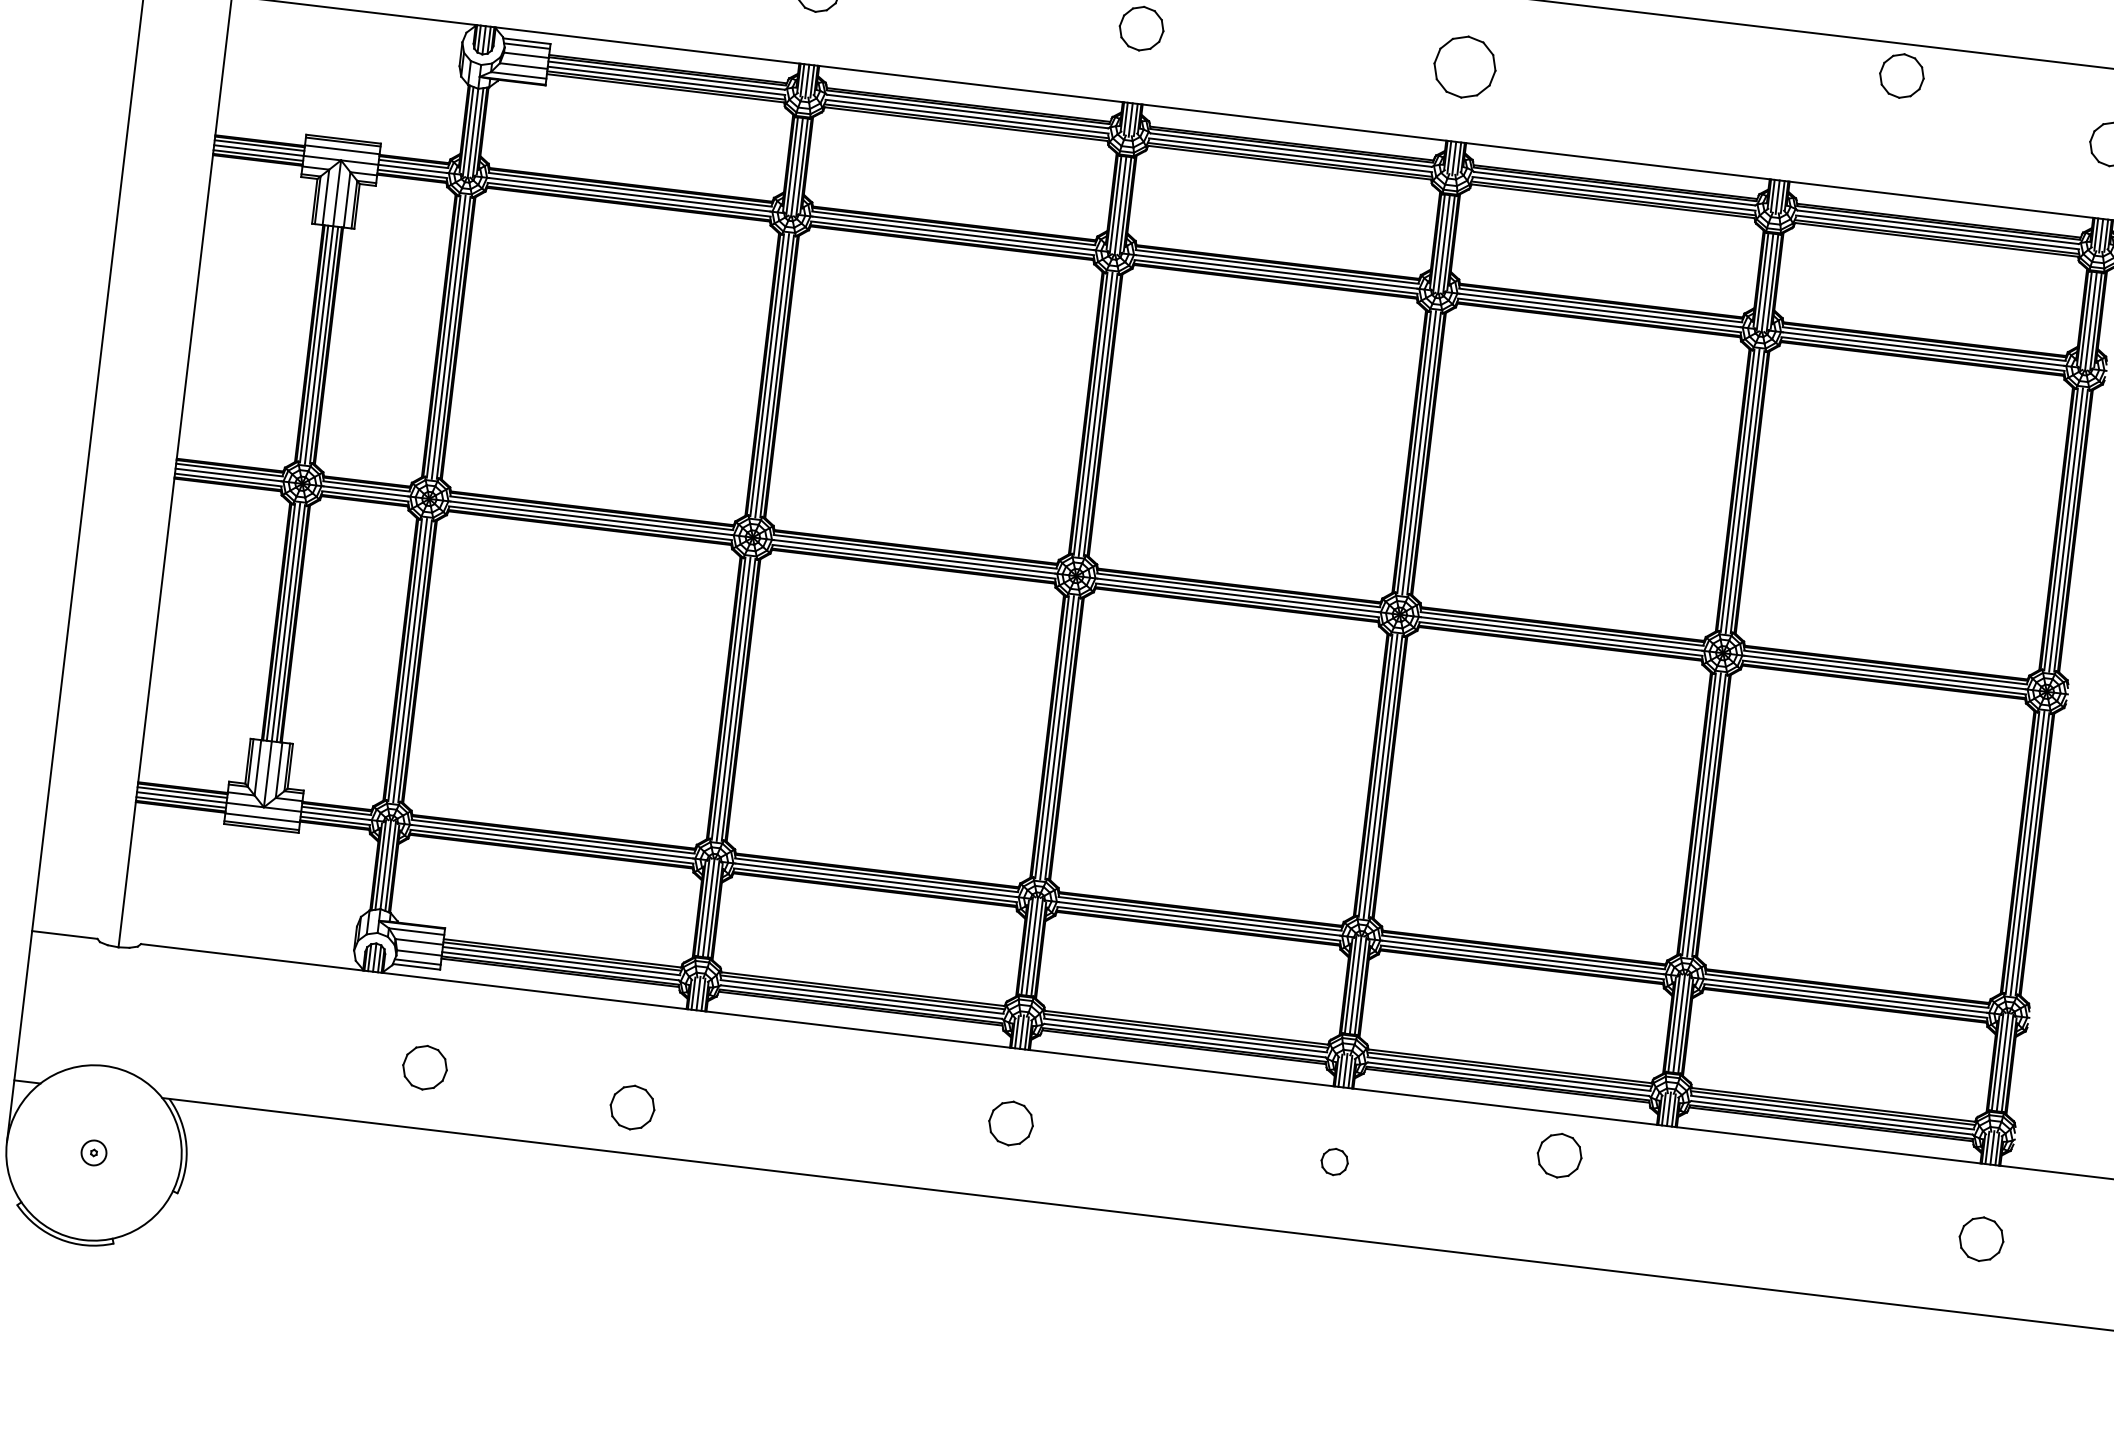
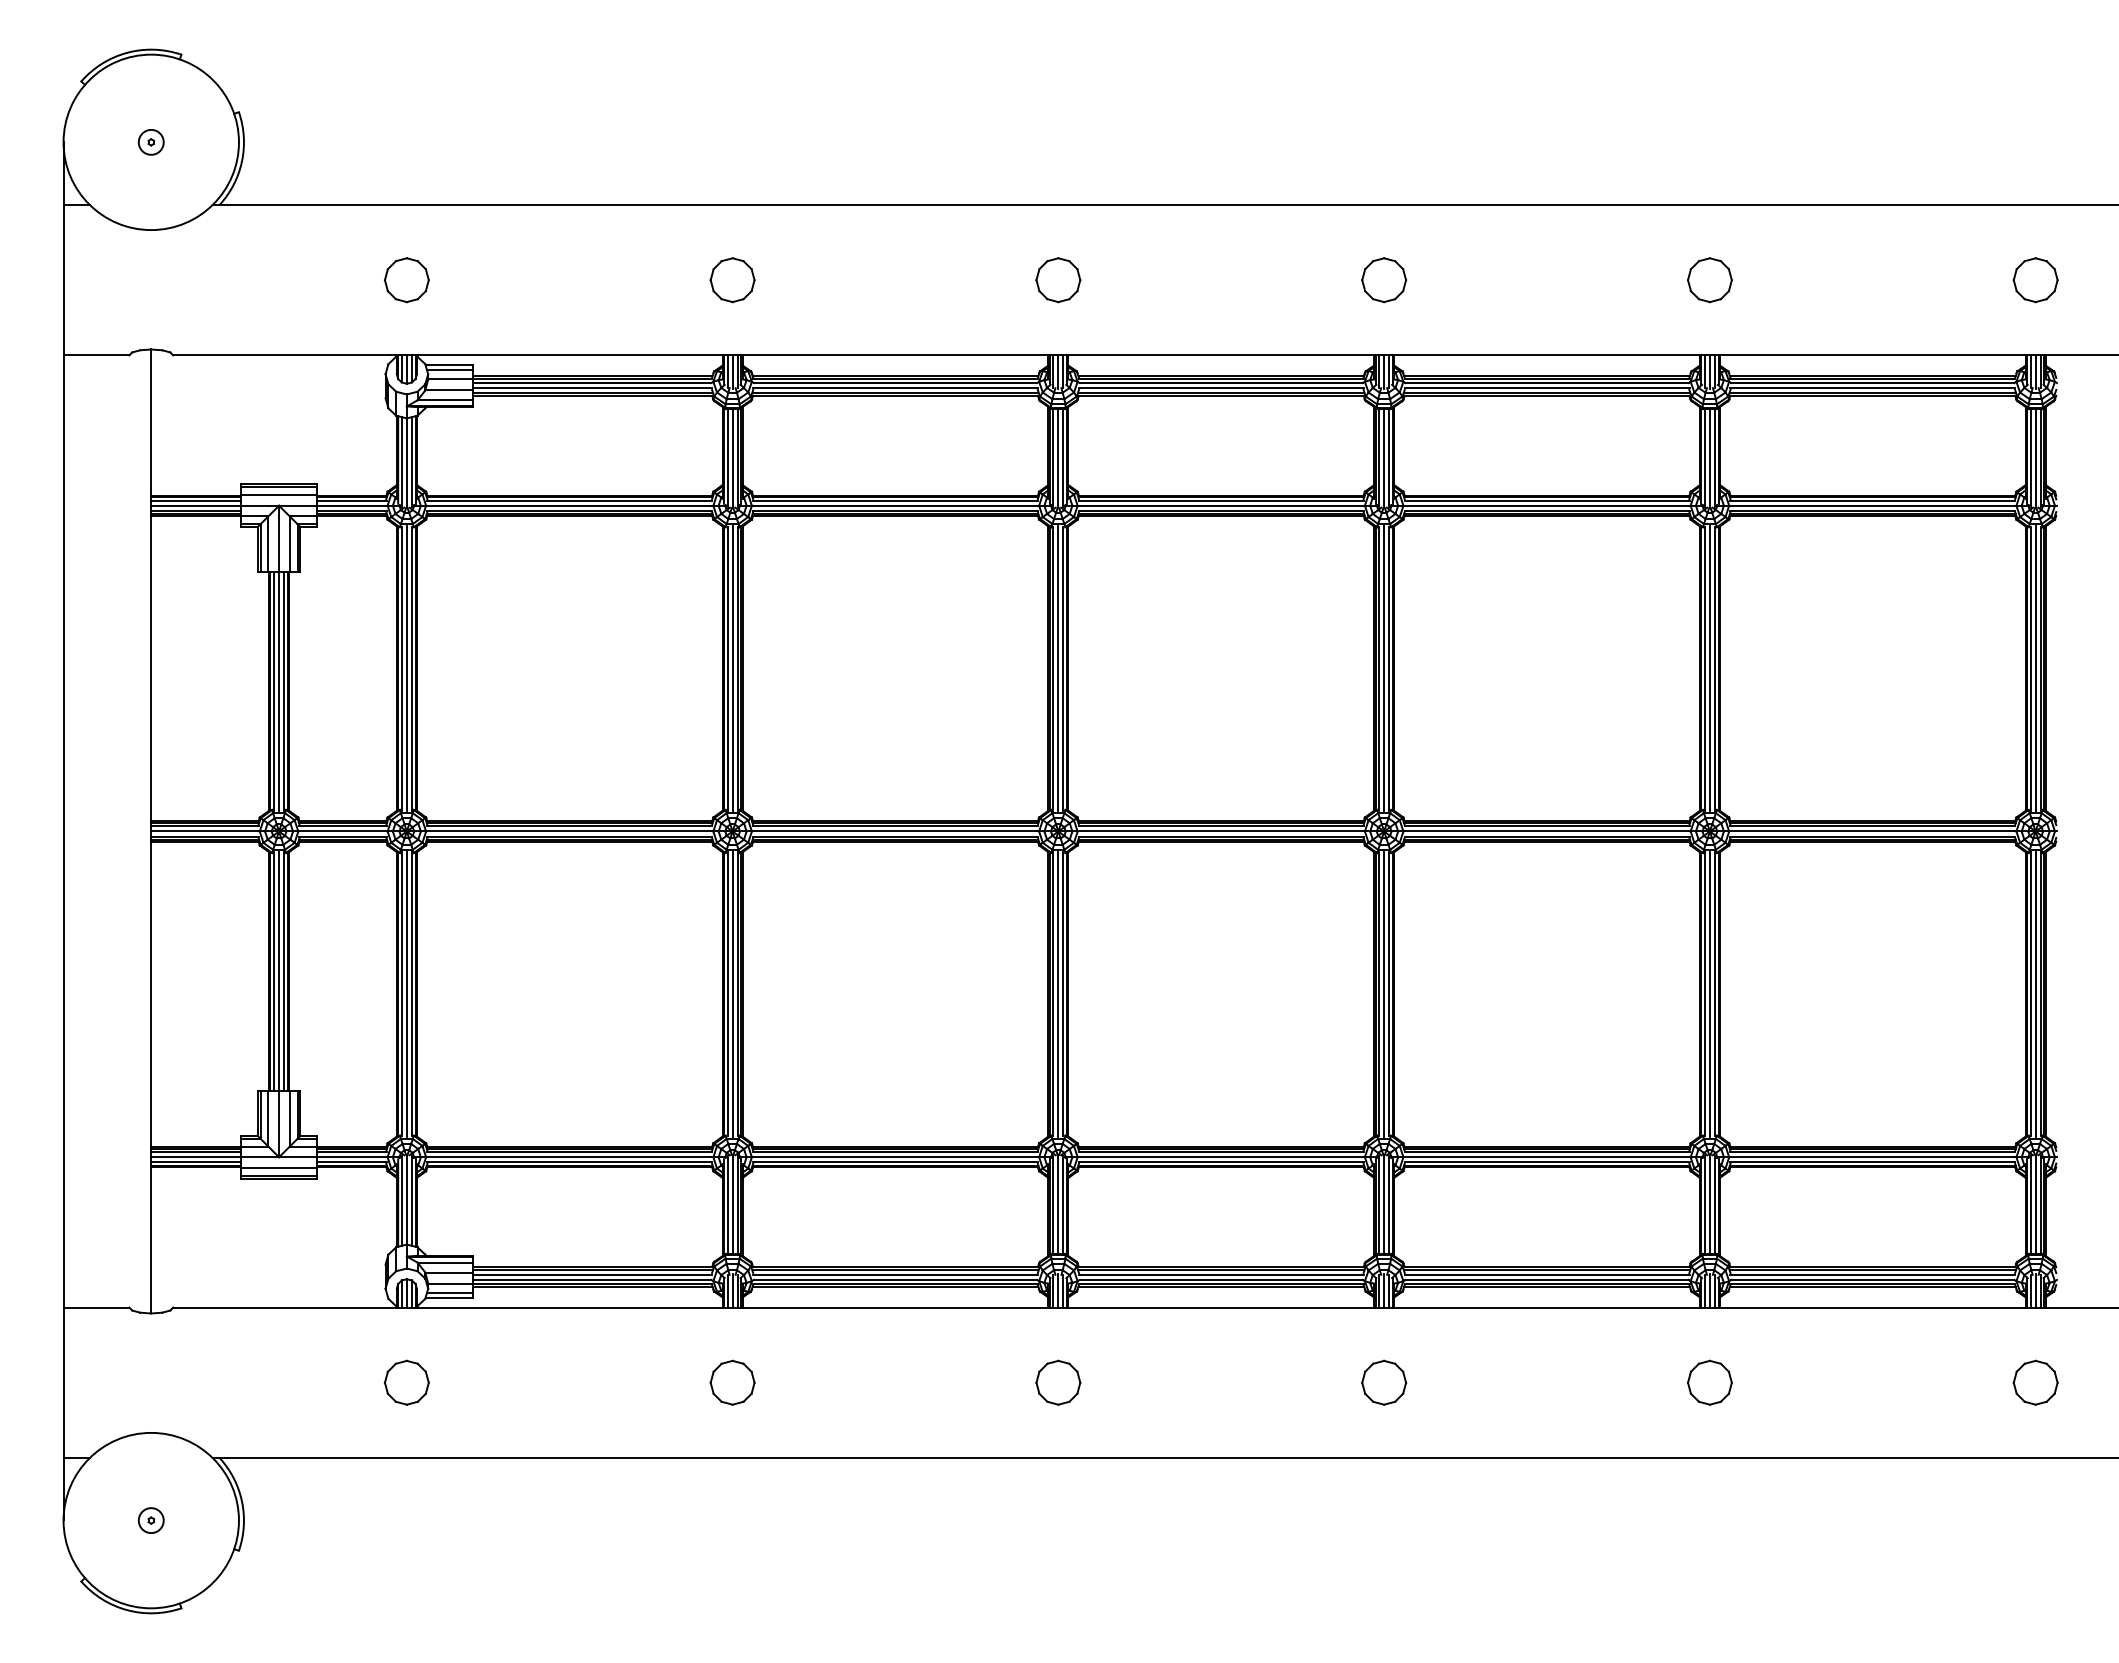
part: (1465, 67) -> (1384, 280), size x0.71
part: (1901, 76) -> (1709, 280), moved
part: (424, 1067) -> (406, 1382), moved
part: (632, 1107) -> (732, 1382), moved
part: (1559, 1155) -> (1709, 1382), moved
part: (1334, 1161) -> (1384, 1382), size x1.67

